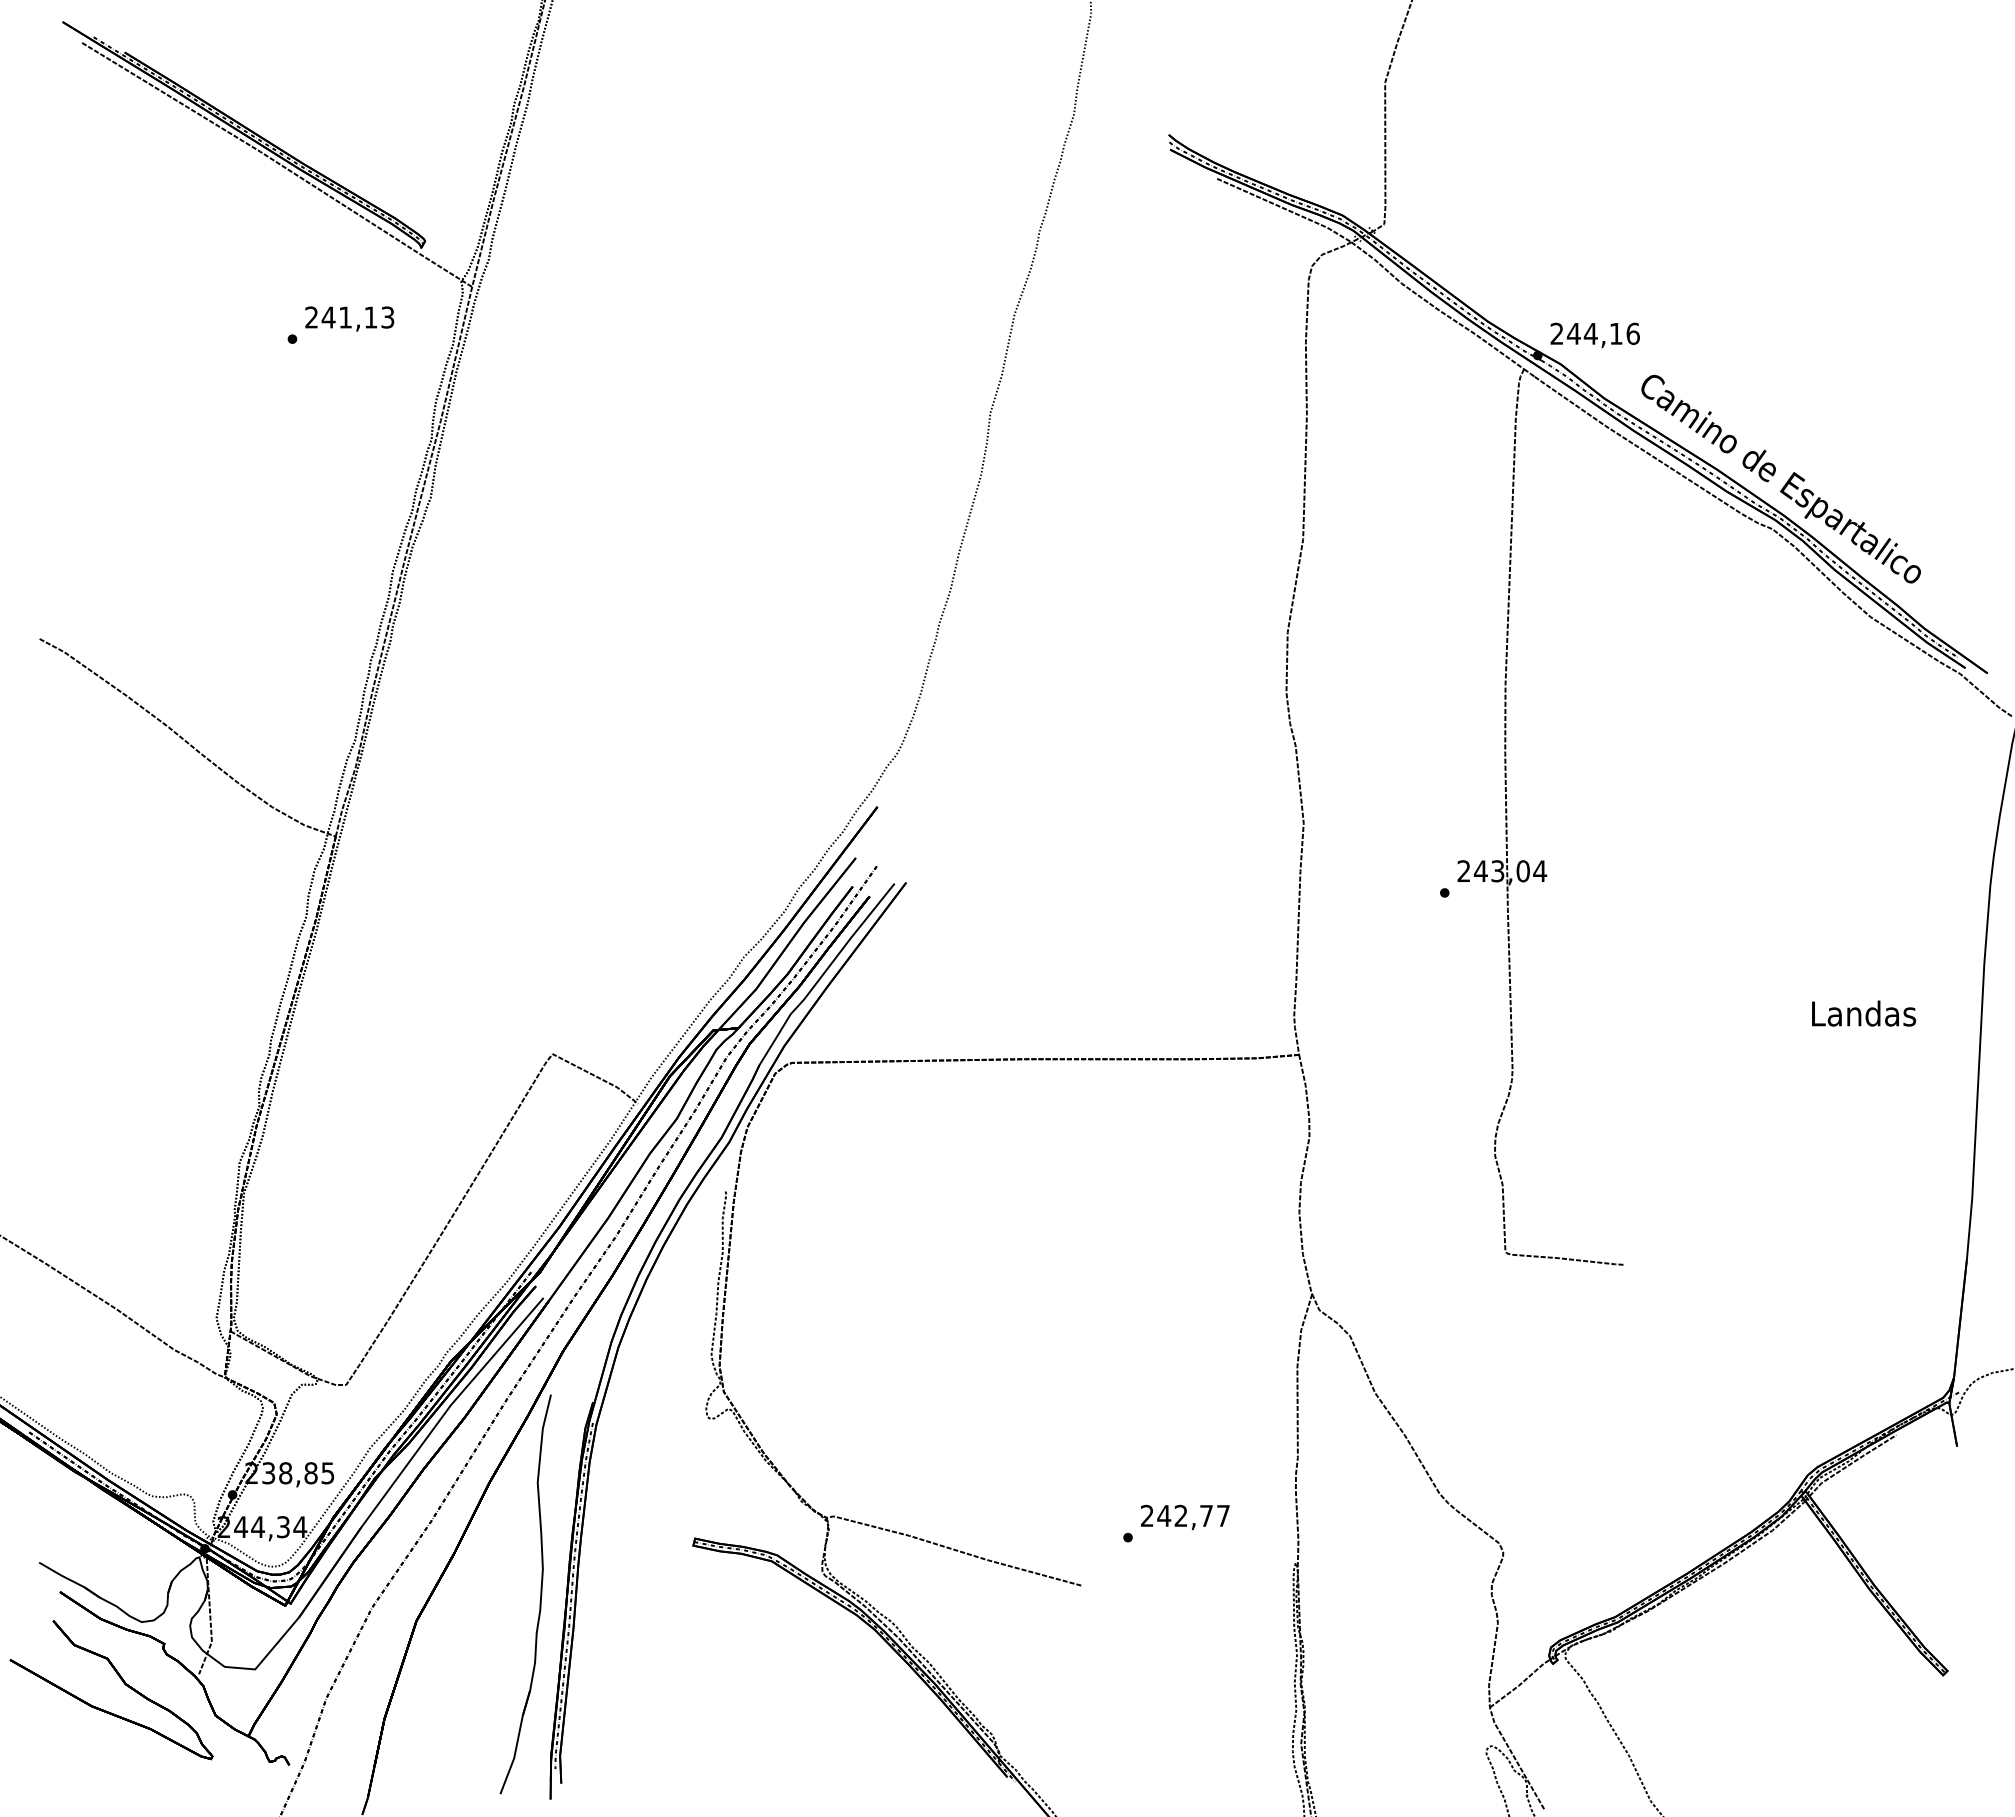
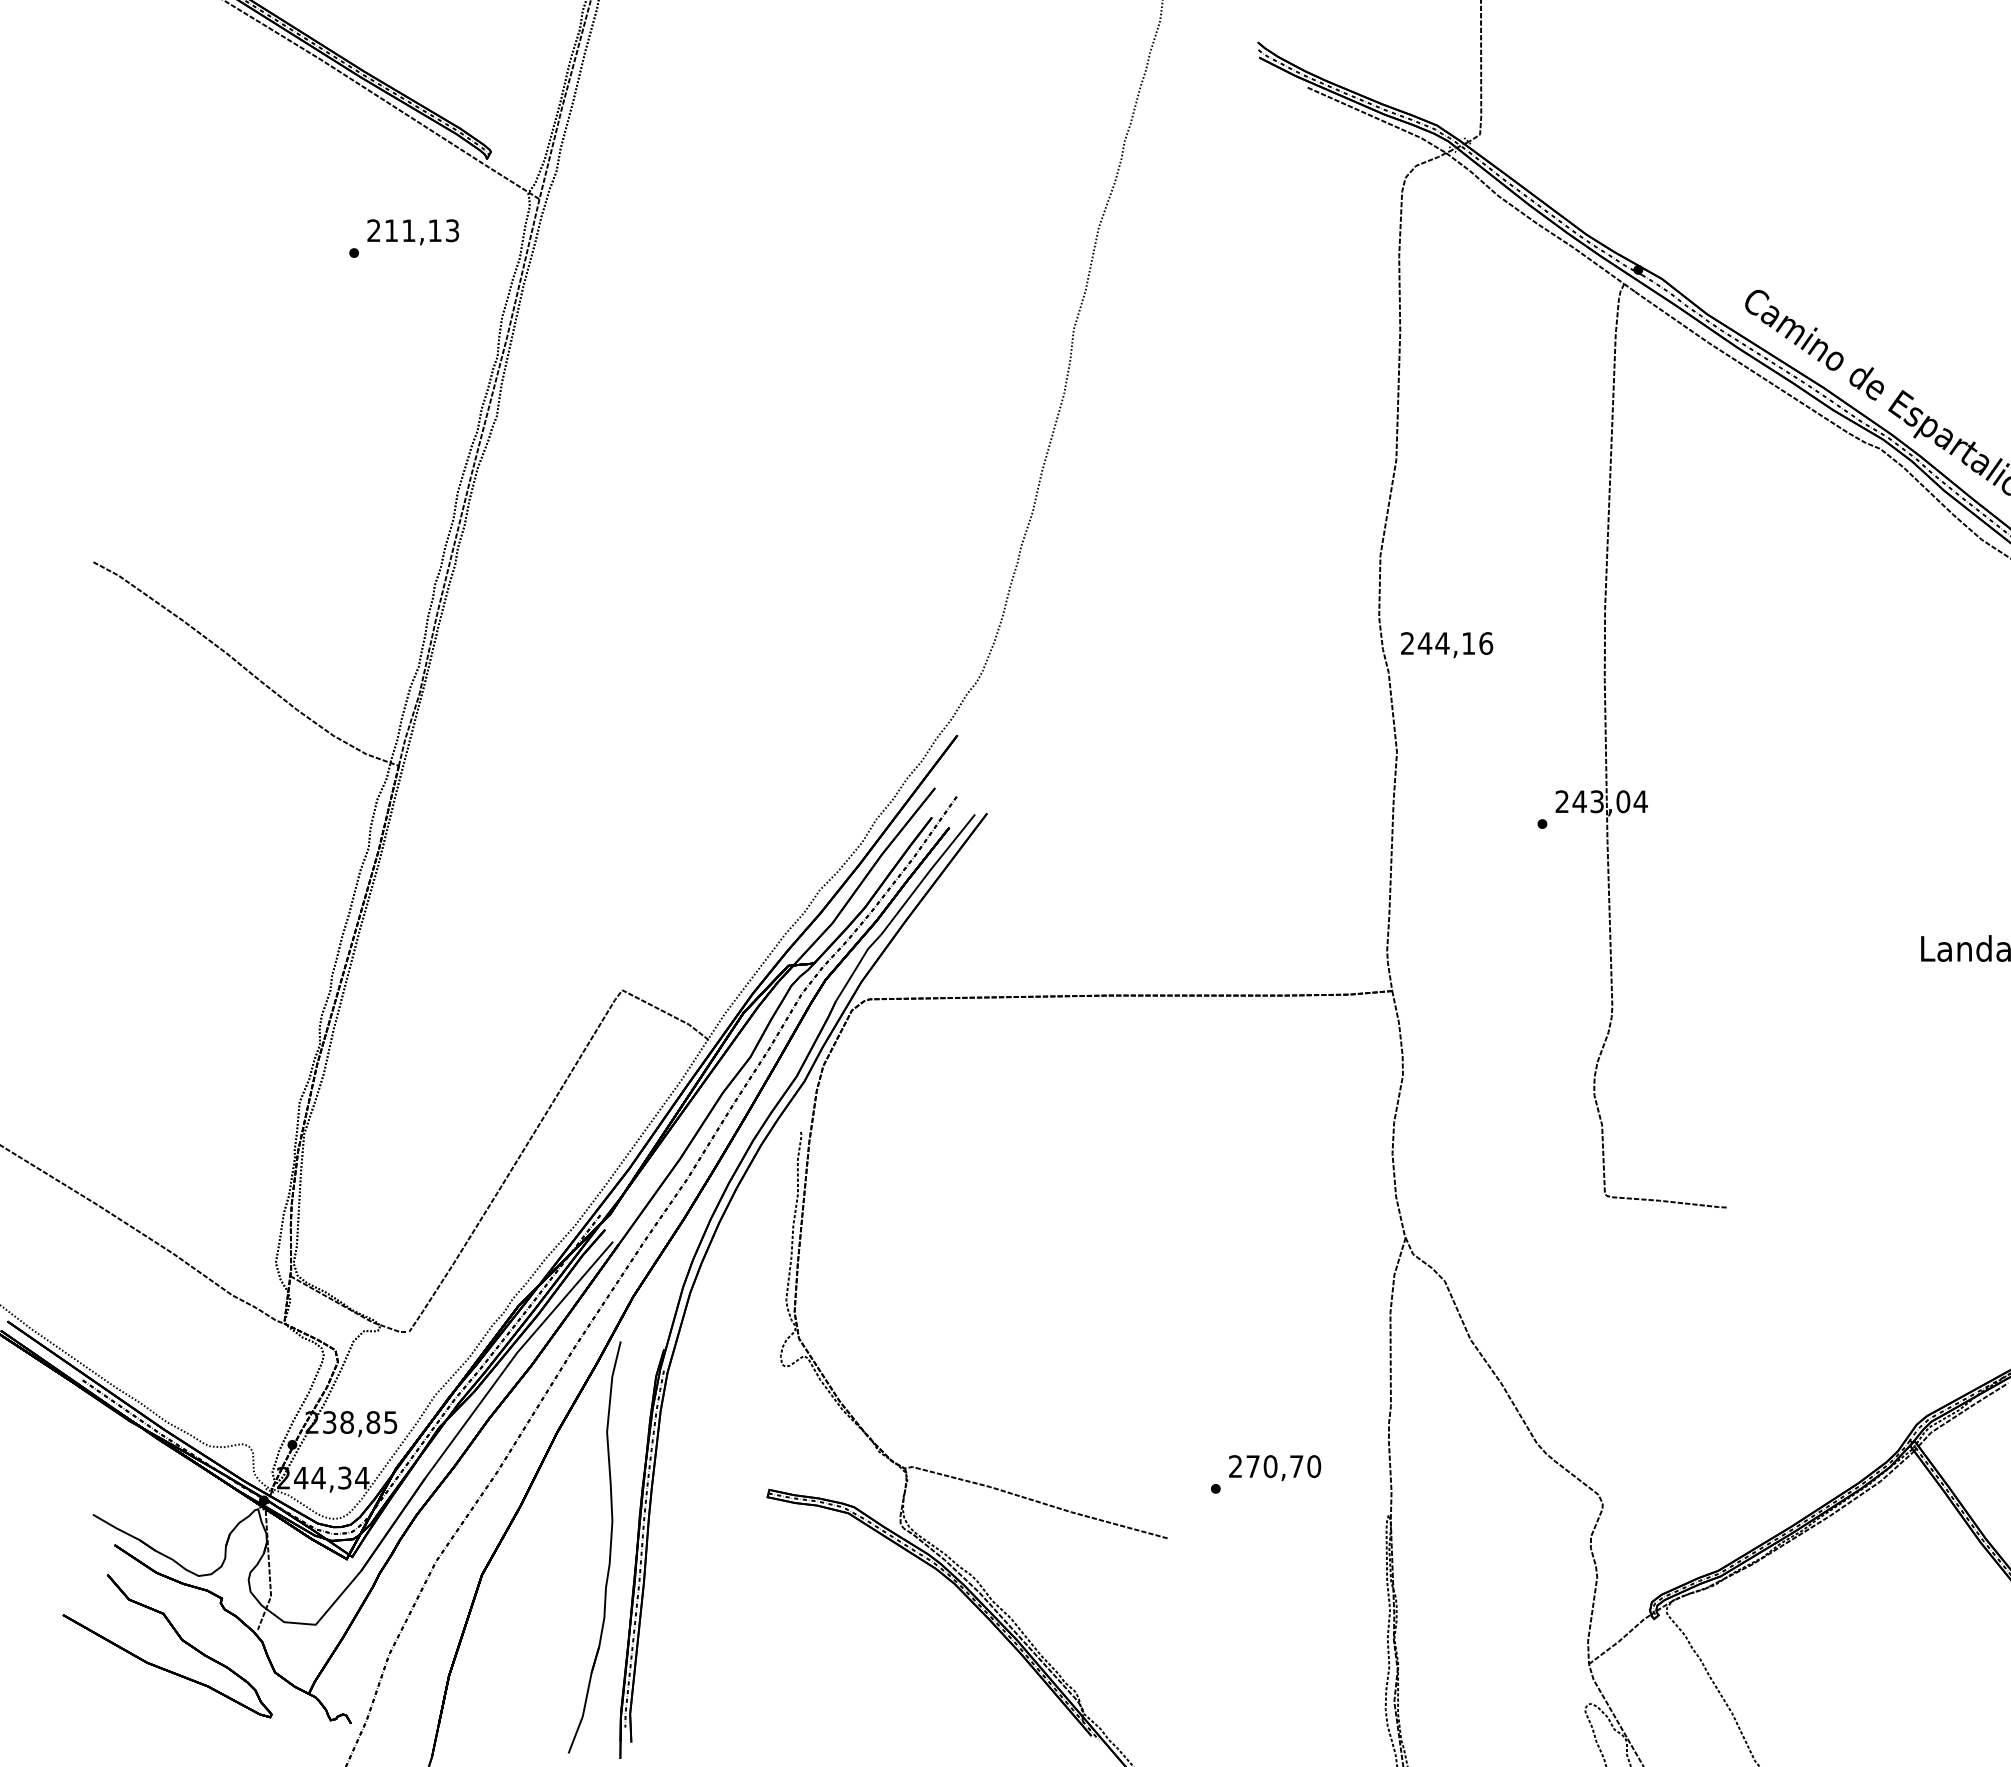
text: (328, 317) -> (391, 230), 241,13 -> 211,13
text: (1594, 334) -> (1446, 644), moved
text: (1193, 1515) -> (1283, 1466), 242,77 -> 270,70

